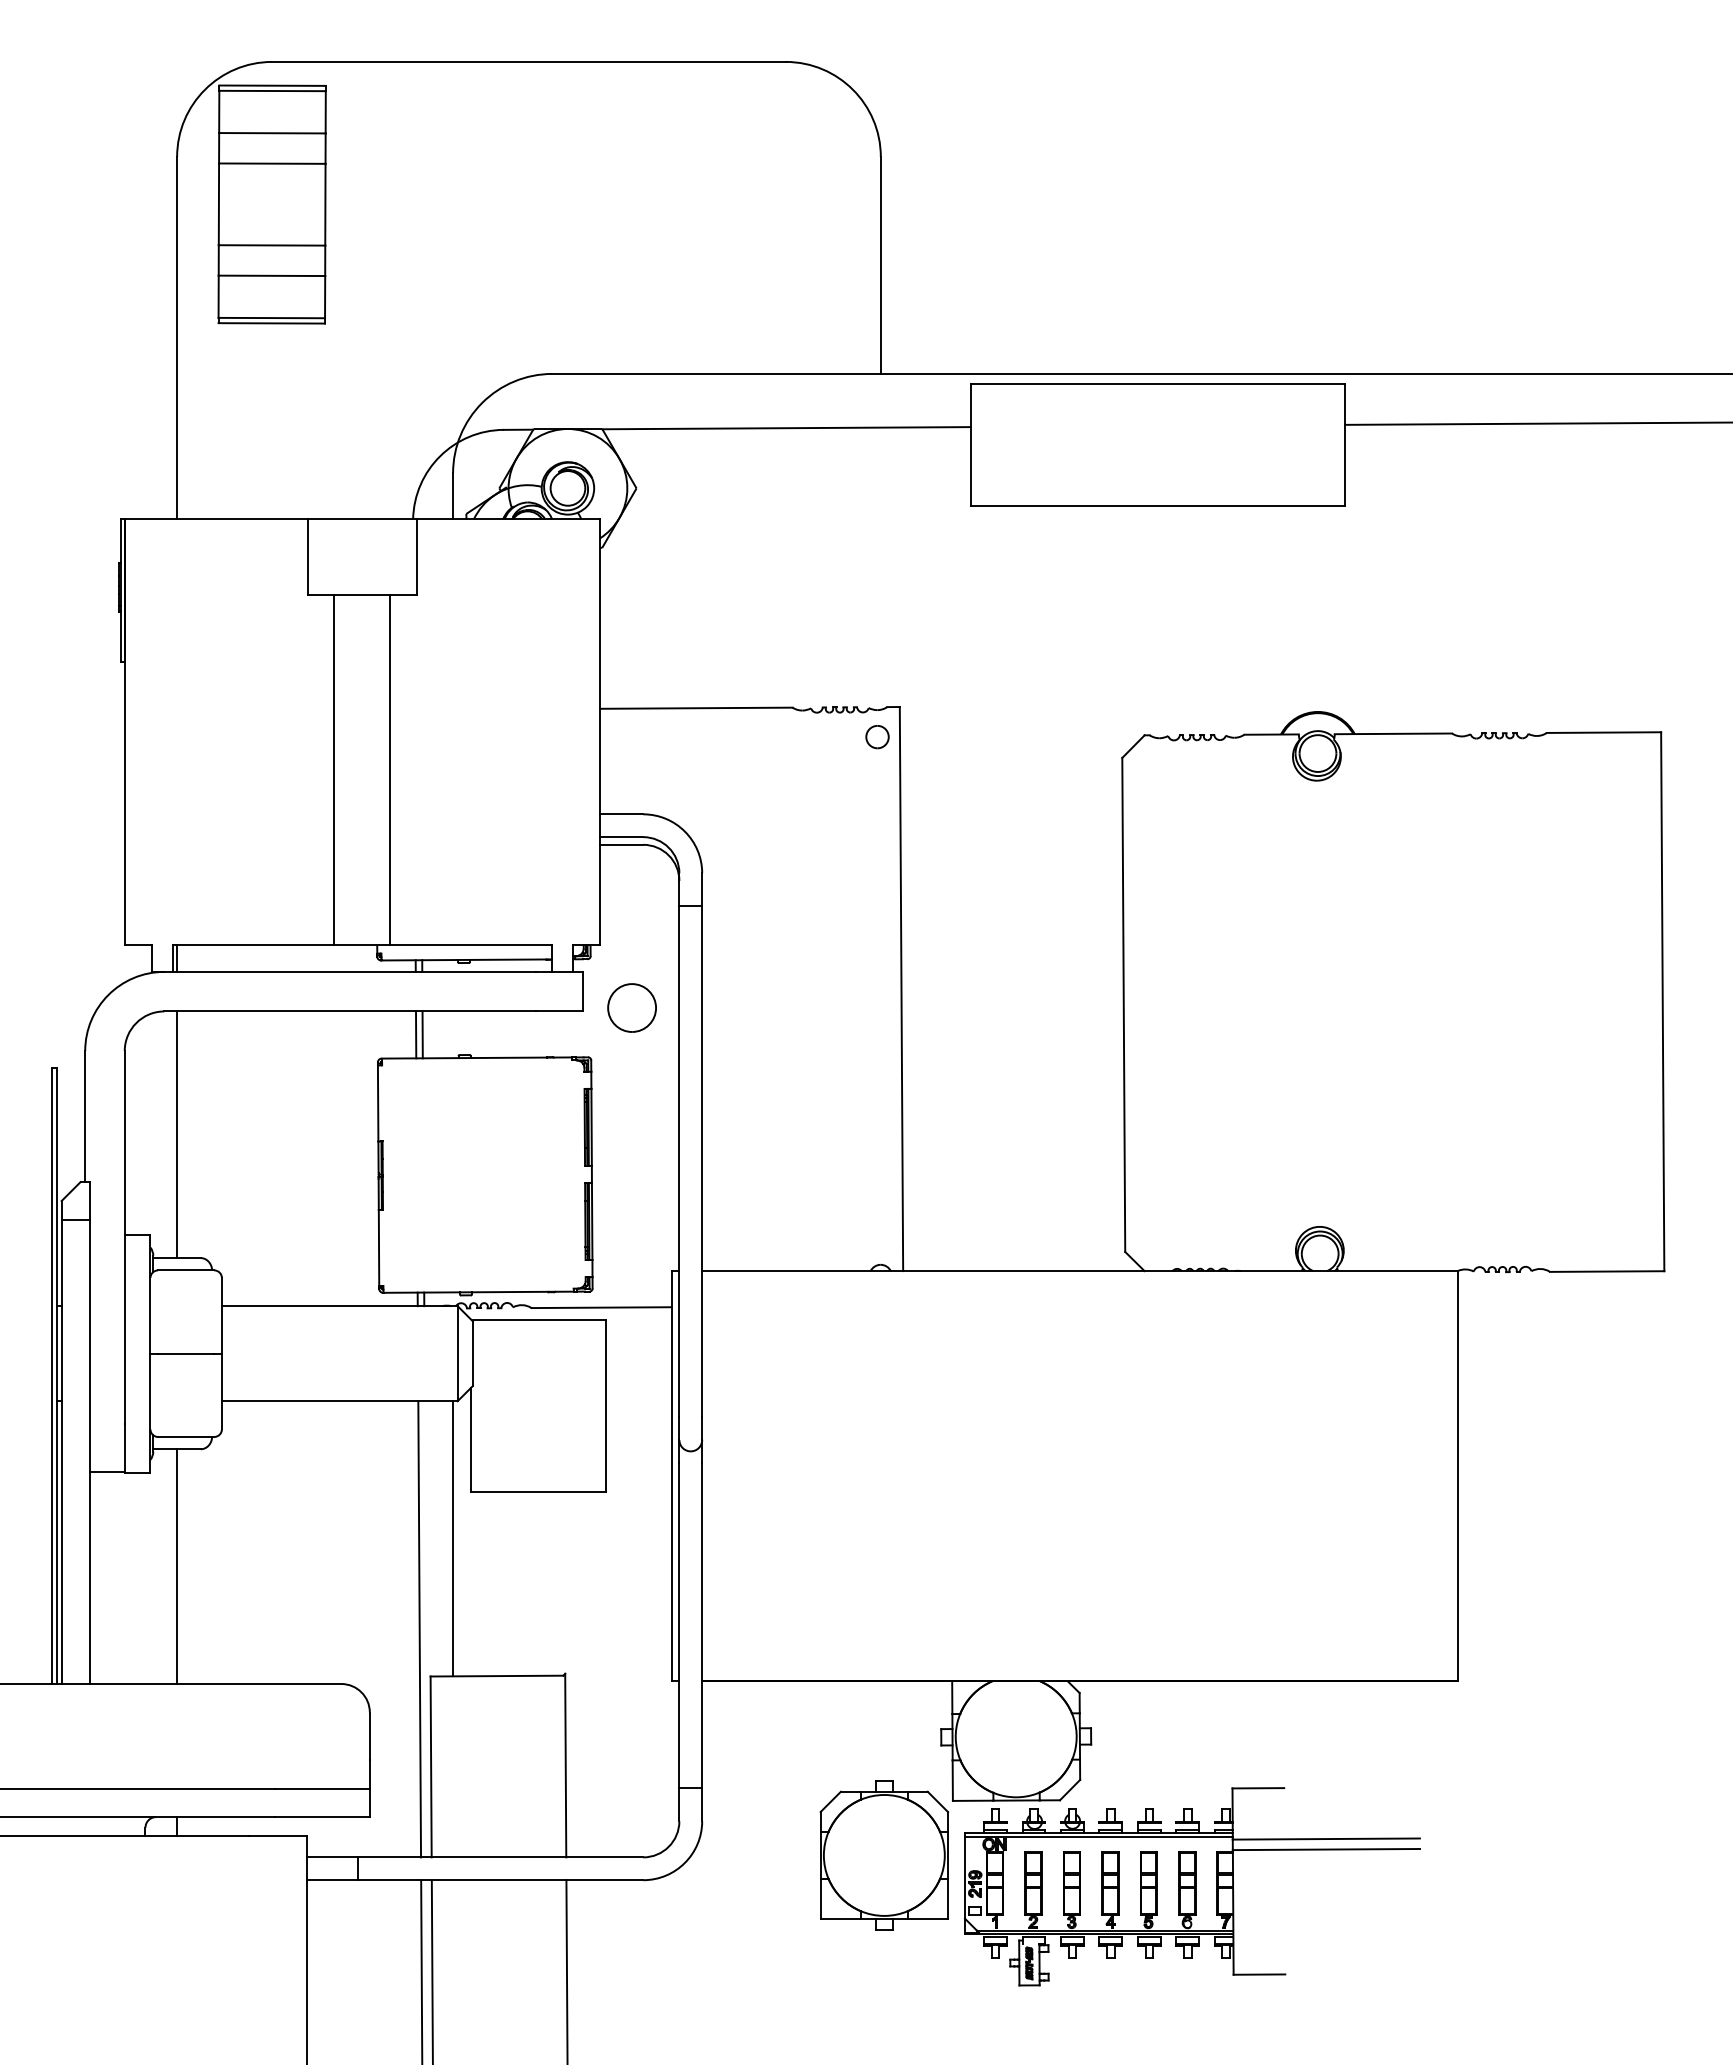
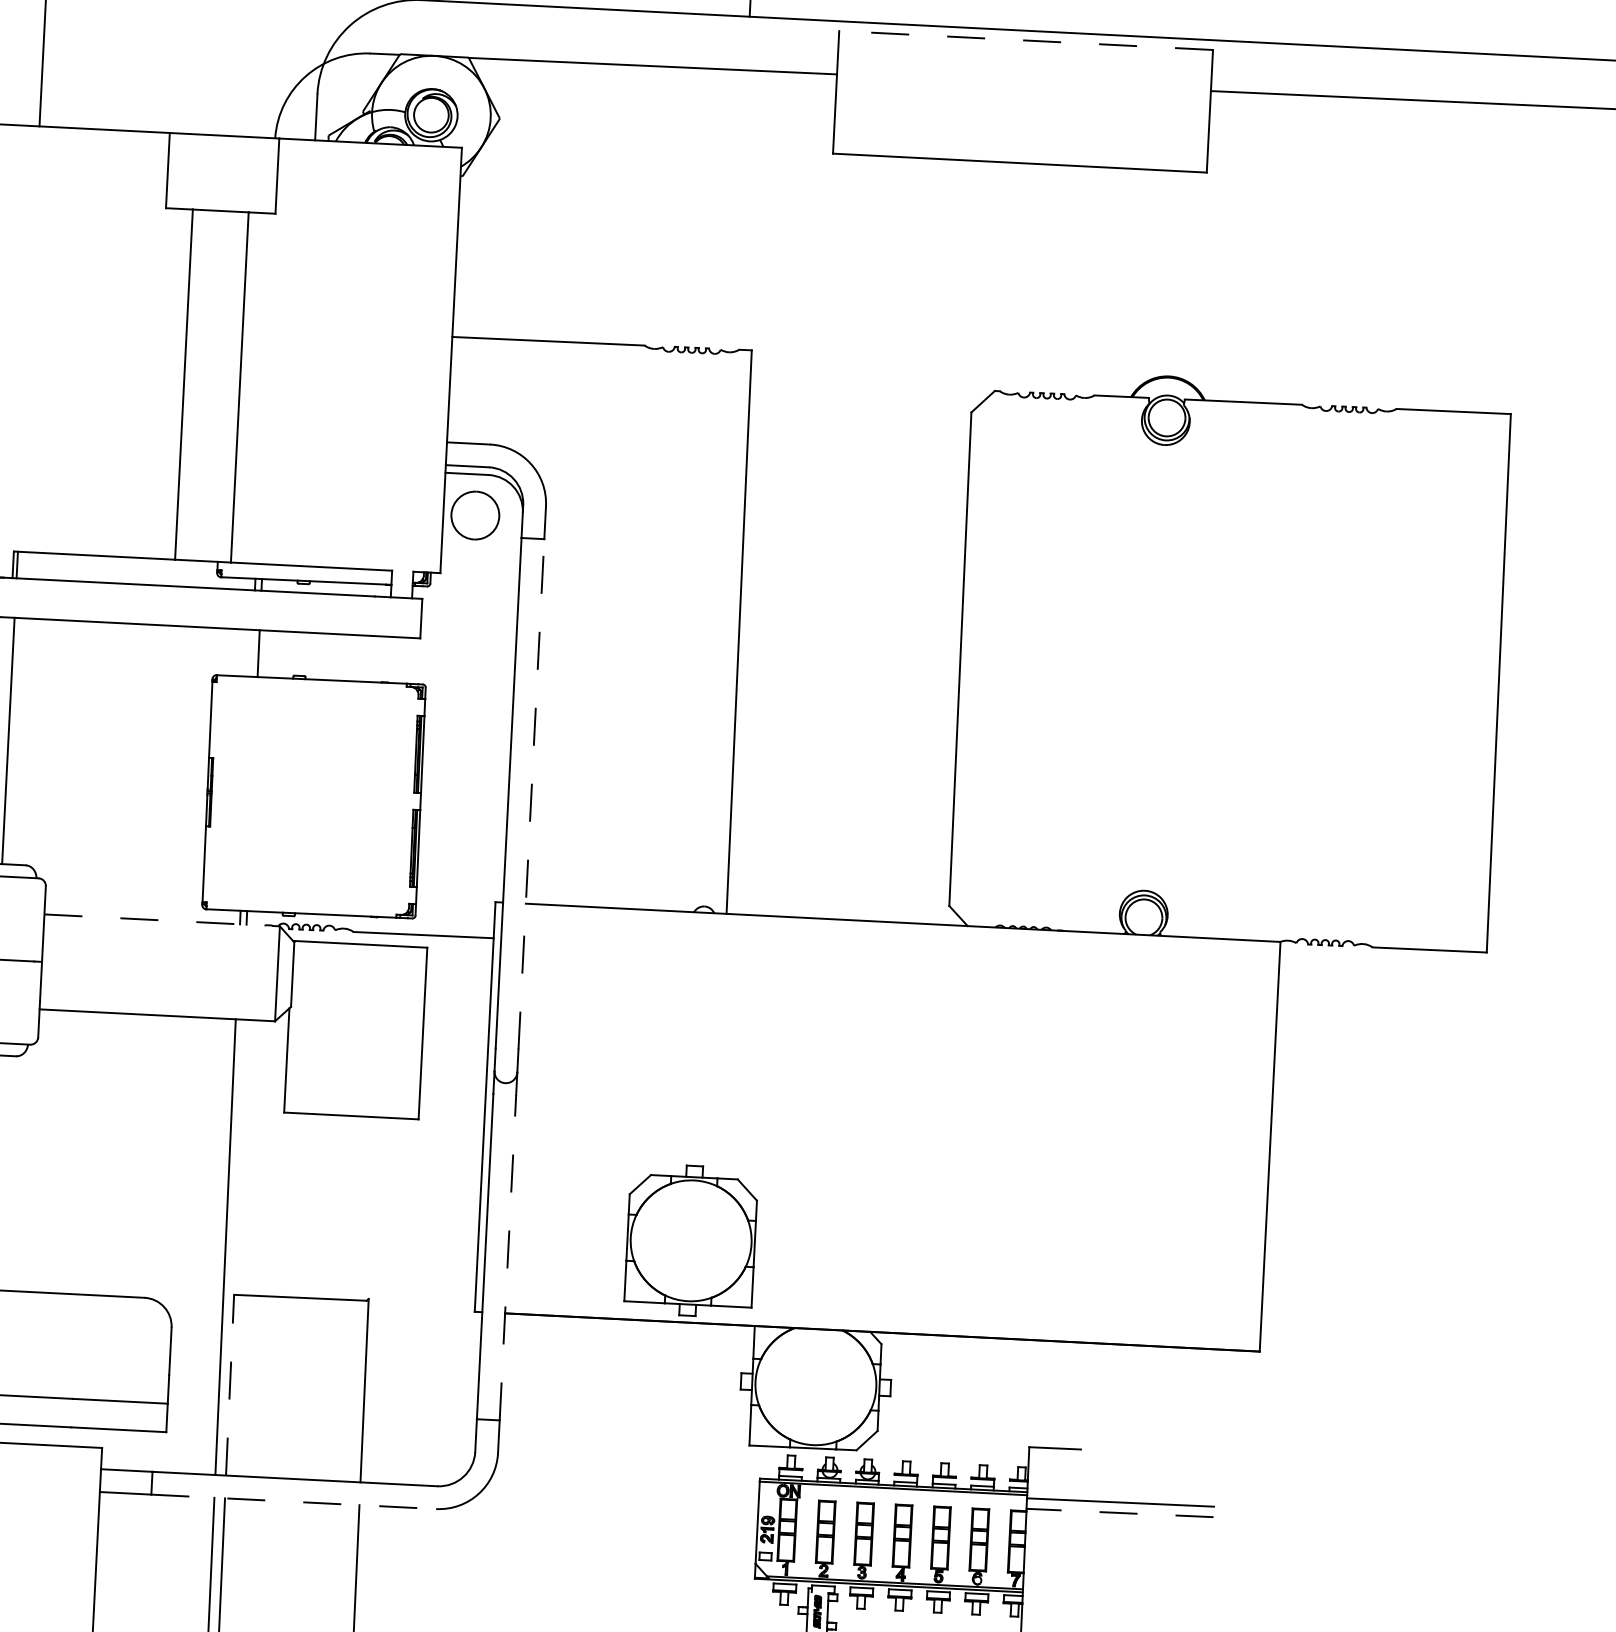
line: (1157, 383) -> (1025, 40), solid -> dashed
part: (877, 737) -> (727, 379), removed
part: (631, 1007) -> (474, 515), moved
line: (416, 1034) -> (252, 652), removed
line: (702, 1161) -> (531, 794), solid -> dashed
line: (339, 1306) -> (161, 920), solid -> dashed
line: (453, 1538) -> (263, 1158), removed
line: (702, 1625) -> (508, 1257), solid -> dashed
line: (431, 1766) -> (230, 1384), solid -> dashed
line: (1326, 1849) -> (1120, 1512), solid -> dashed
part: (883, 1855) -> (690, 1240), moved
line: (500, 1880) -> (293, 1502), solid -> dashed

